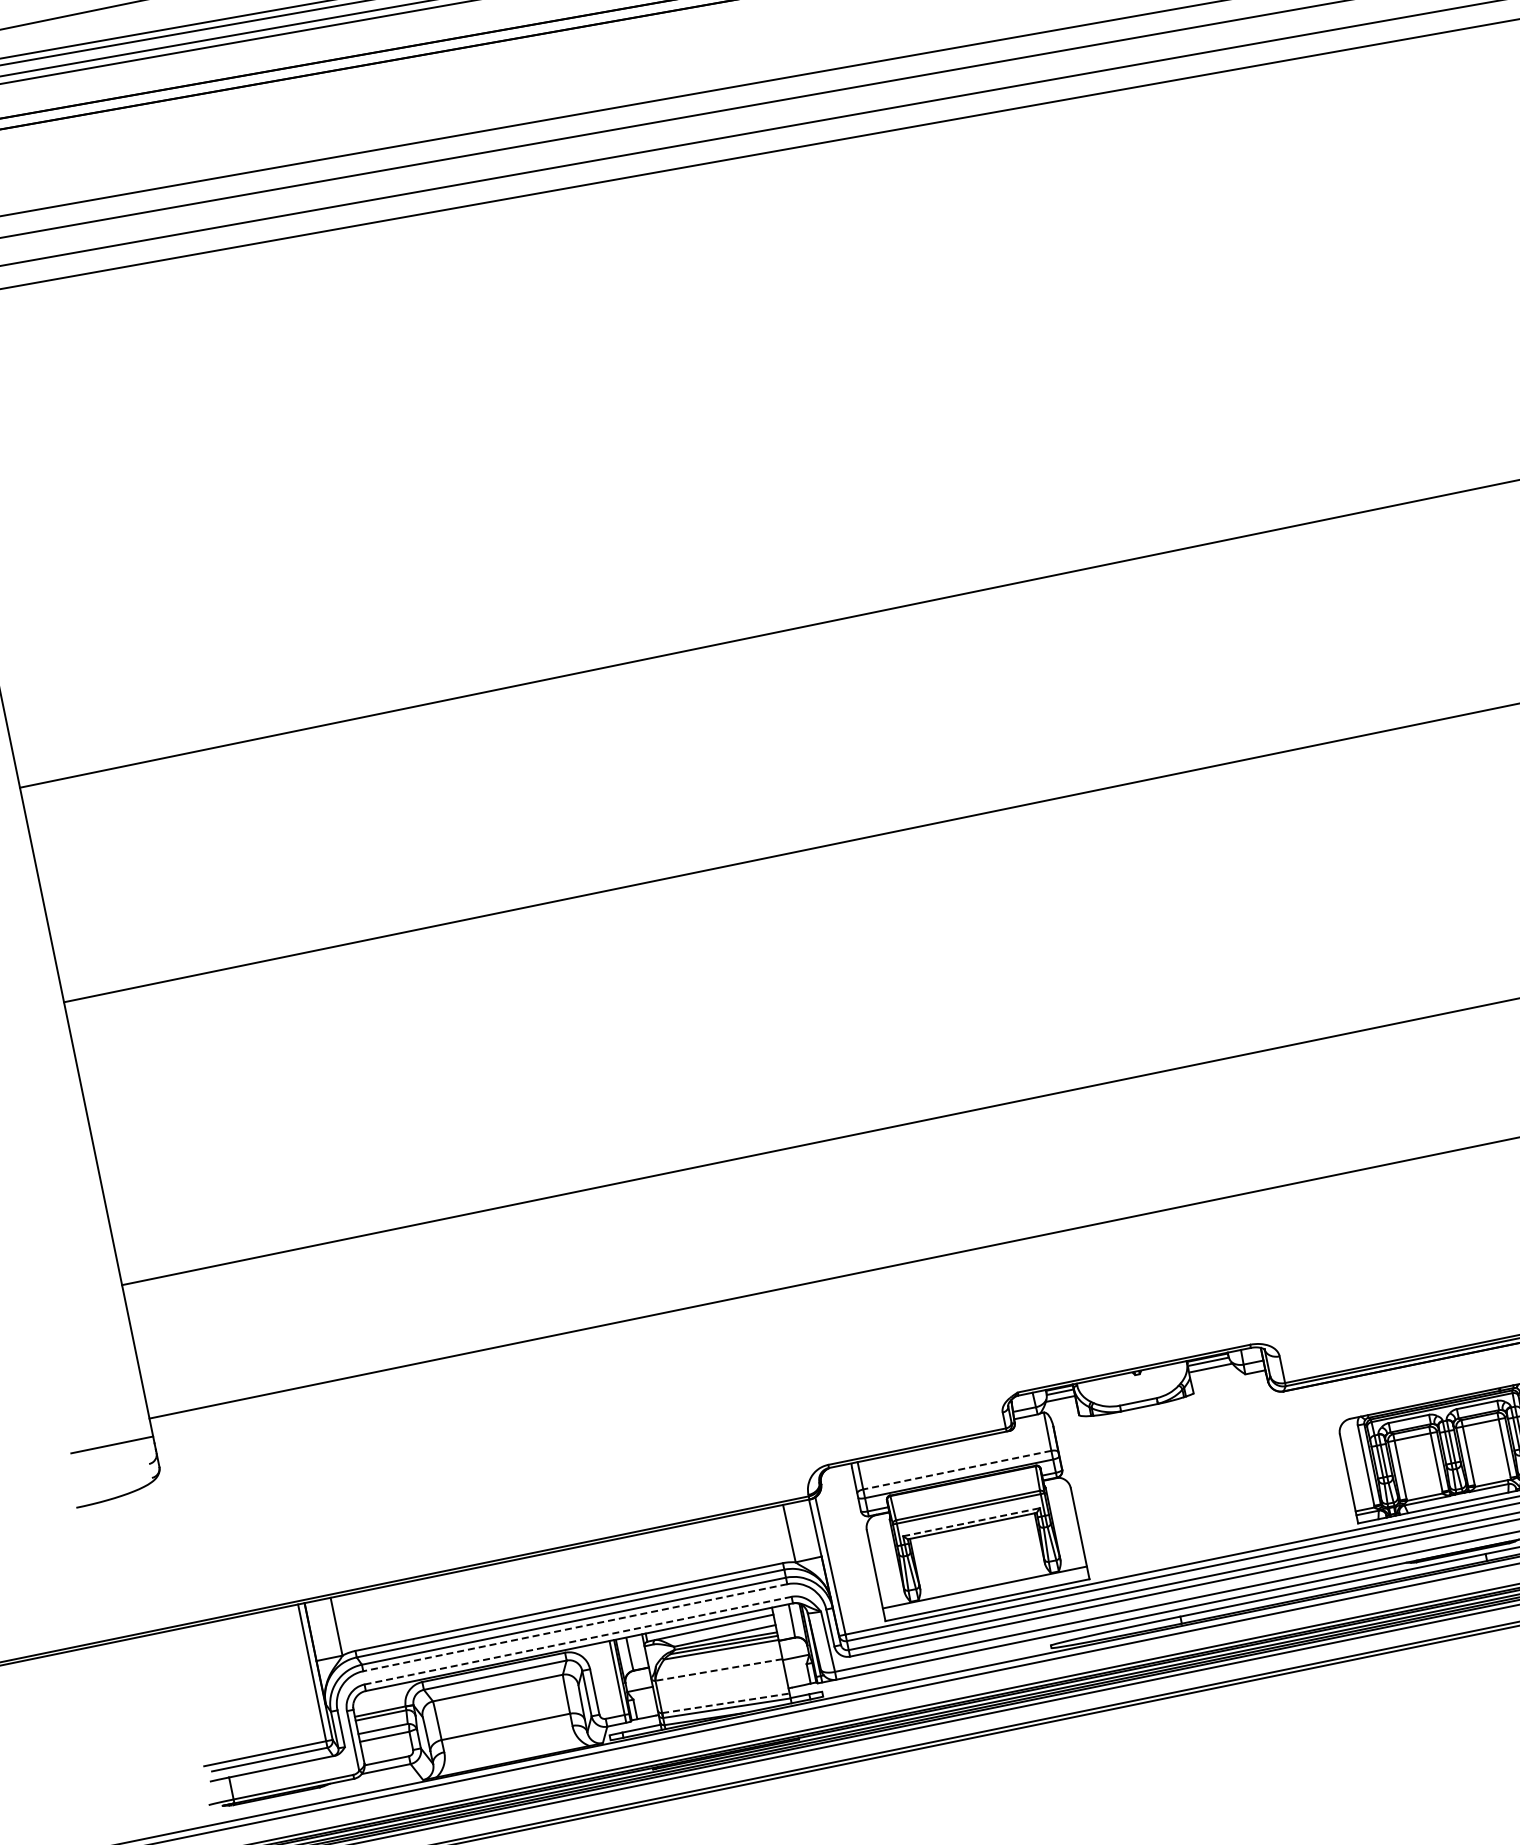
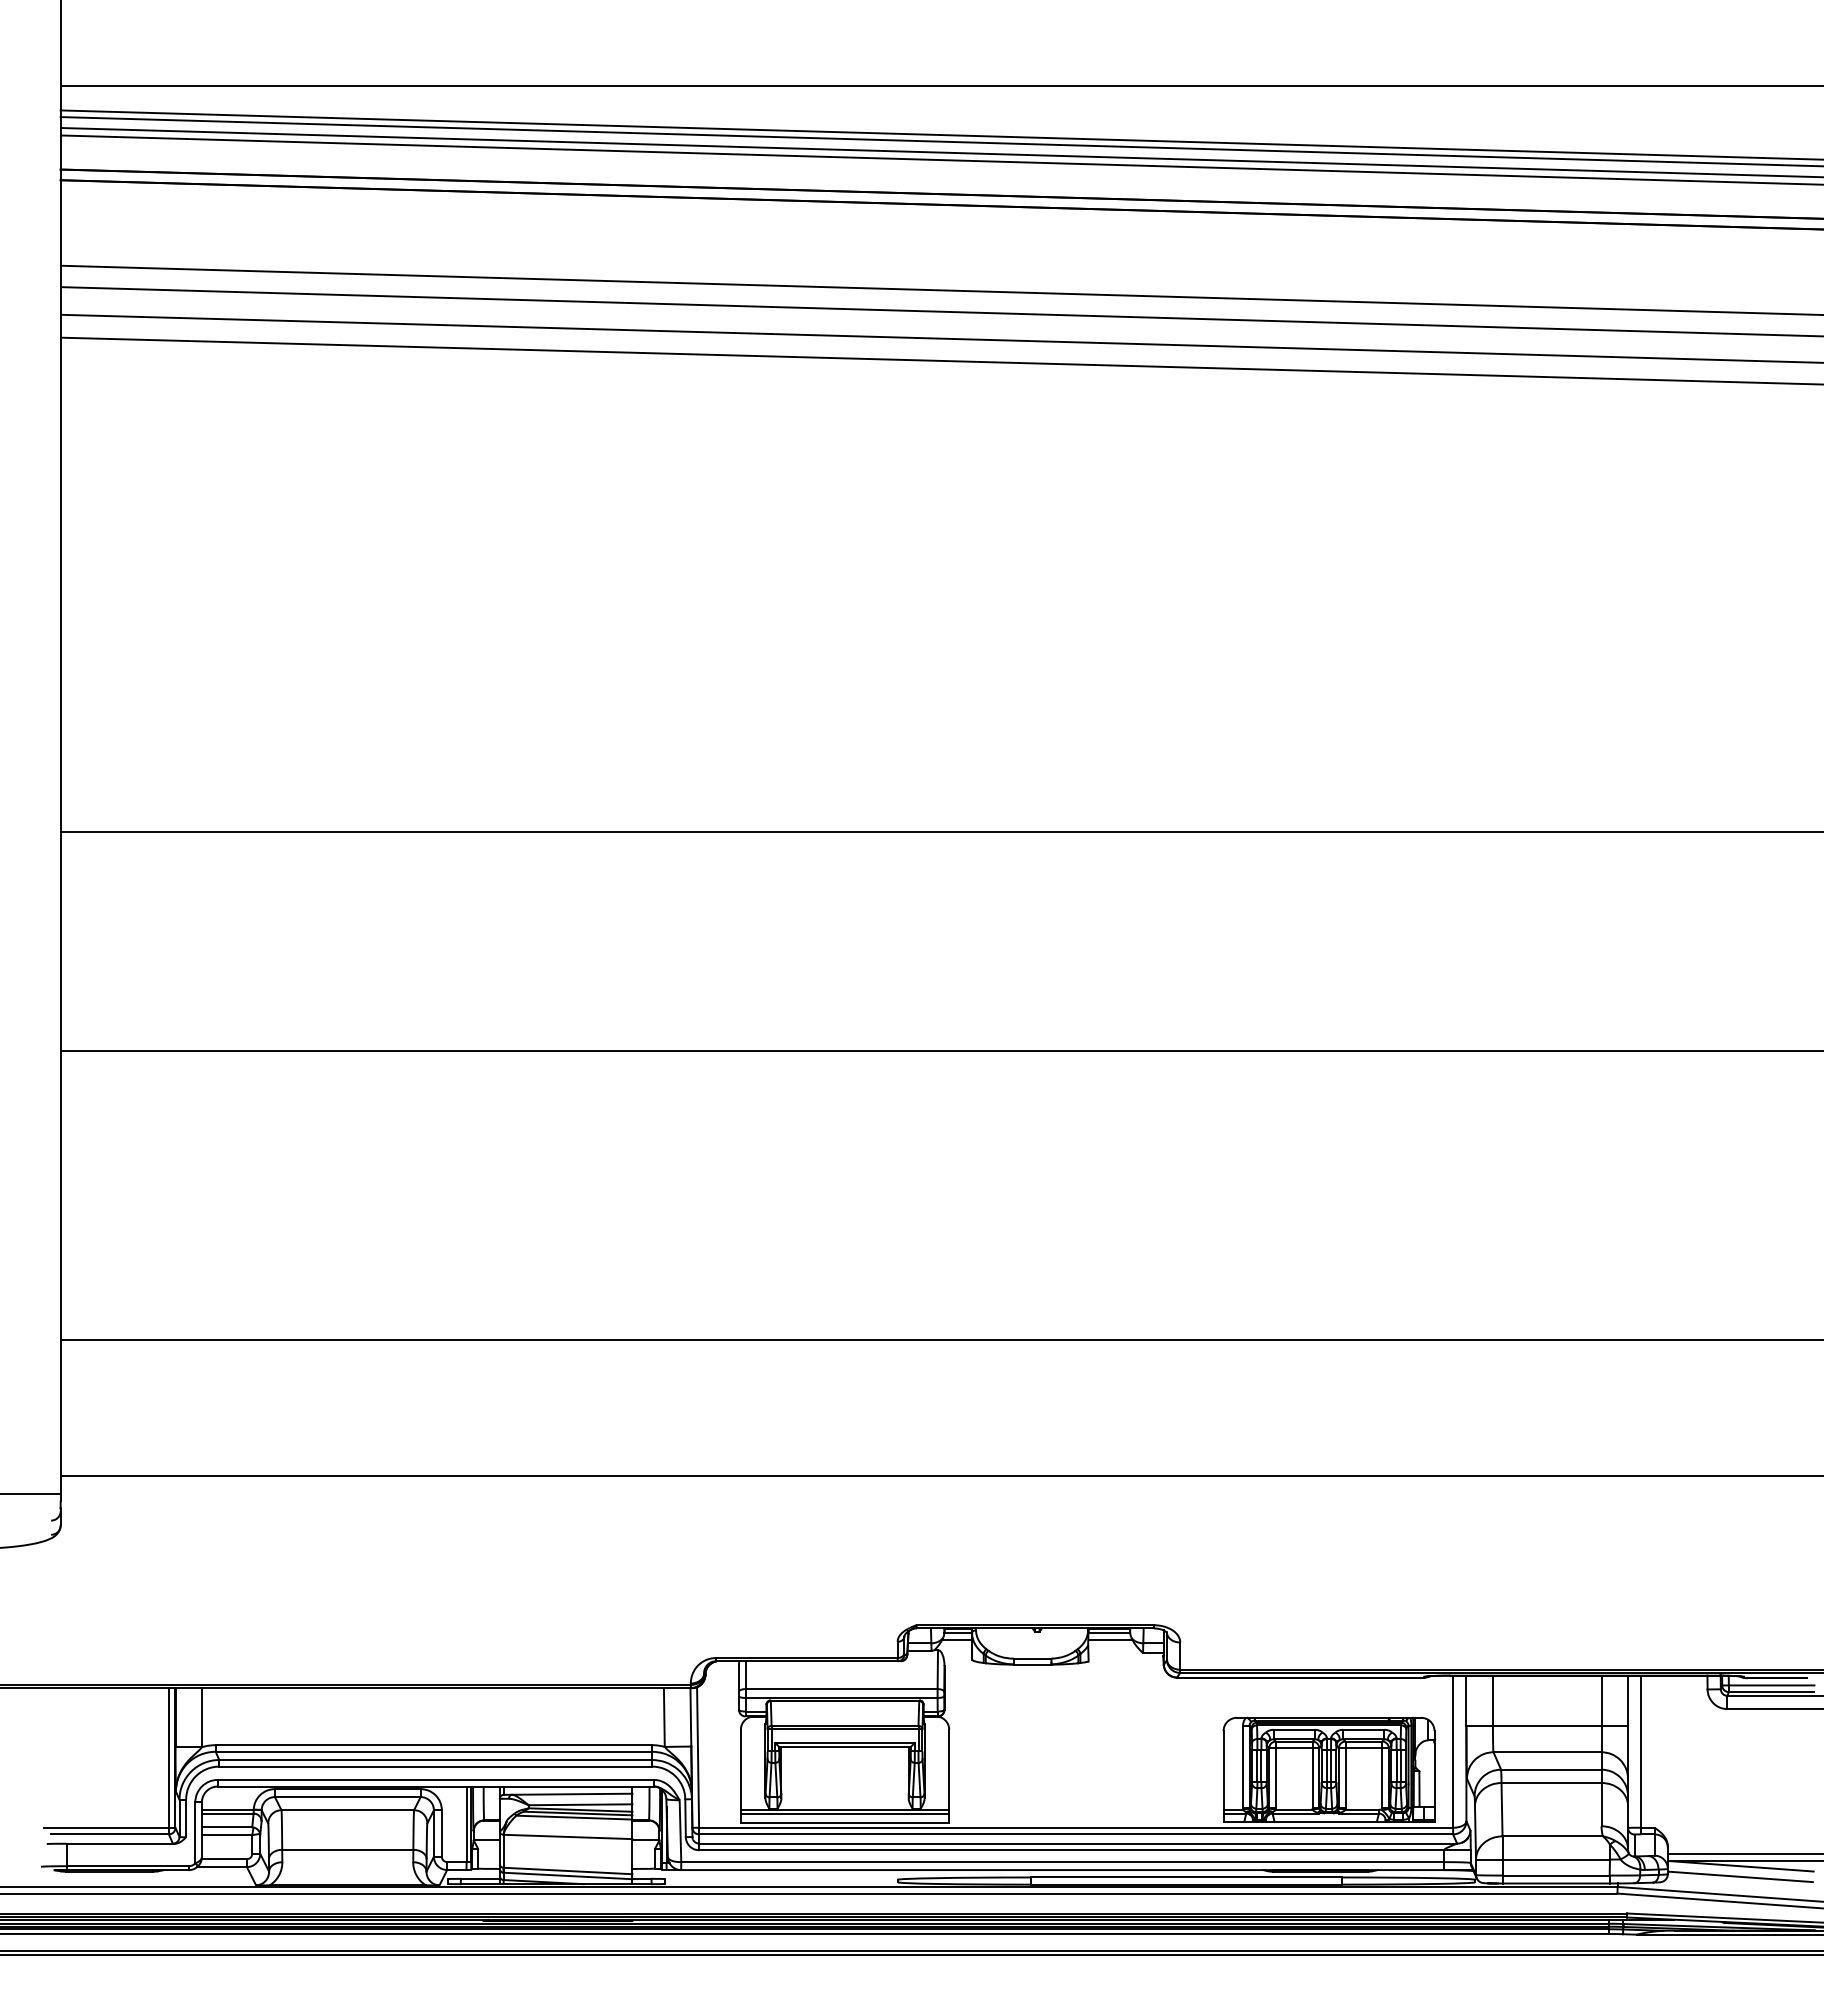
line: (957, 1470) -> (841, 1689), dashed -> solid
line: (971, 1521) -> (845, 1742), dashed -> solid
line: (985, 1591) -> (844, 1813), added
line: (575, 1627) -> (435, 1766), dashed -> solid
line: (577, 1640) -> (435, 1779), dashed -> solid
line: (718, 1669) -> (567, 1836), dashed -> solid
line: (726, 1703) -> (568, 1871), dashed -> solid

